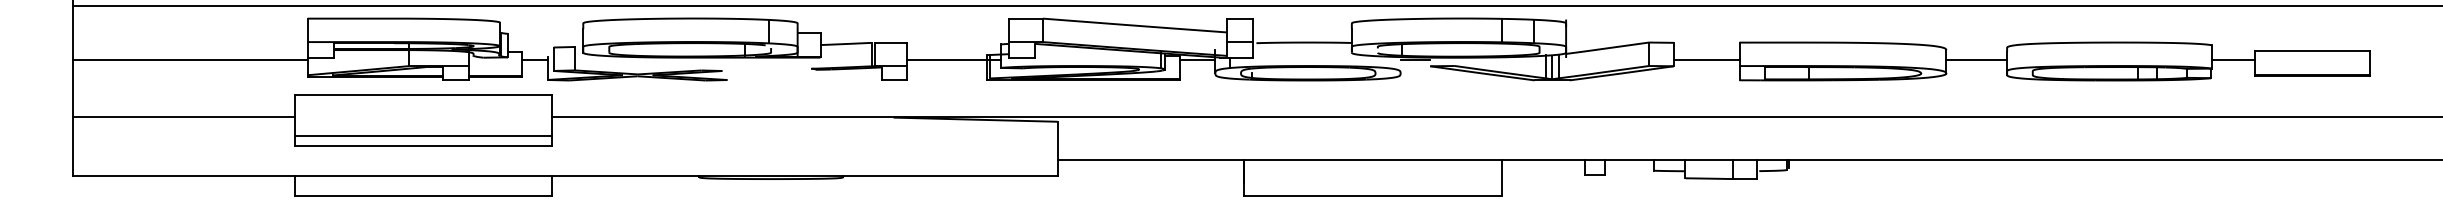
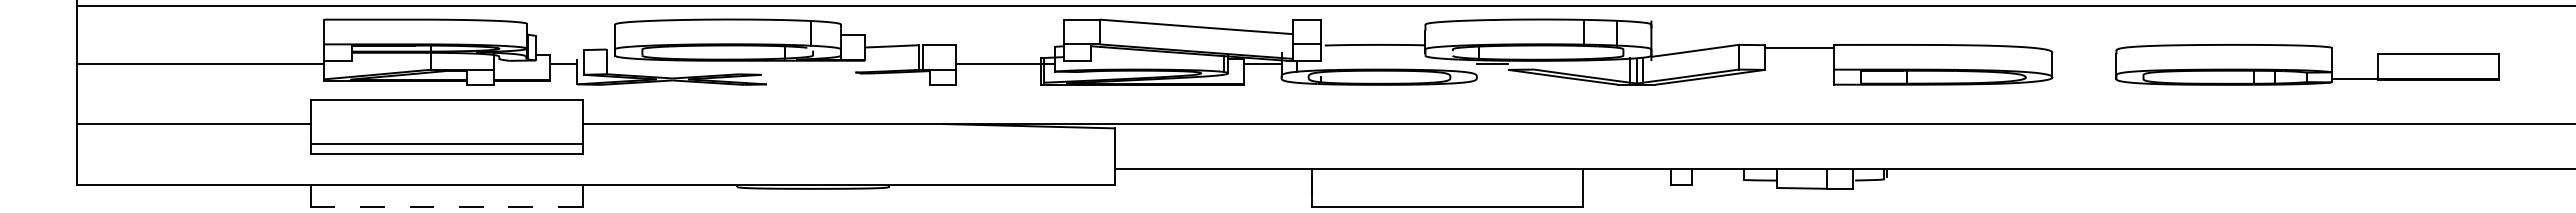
line: (1706, 60) -> (1799, 47), moved
line: (1976, 60) -> (2084, 63), removed
line: (2232, 60) -> (2354, 78), moved
line: (423, 195) -> (446, 206), solid -> dashed

